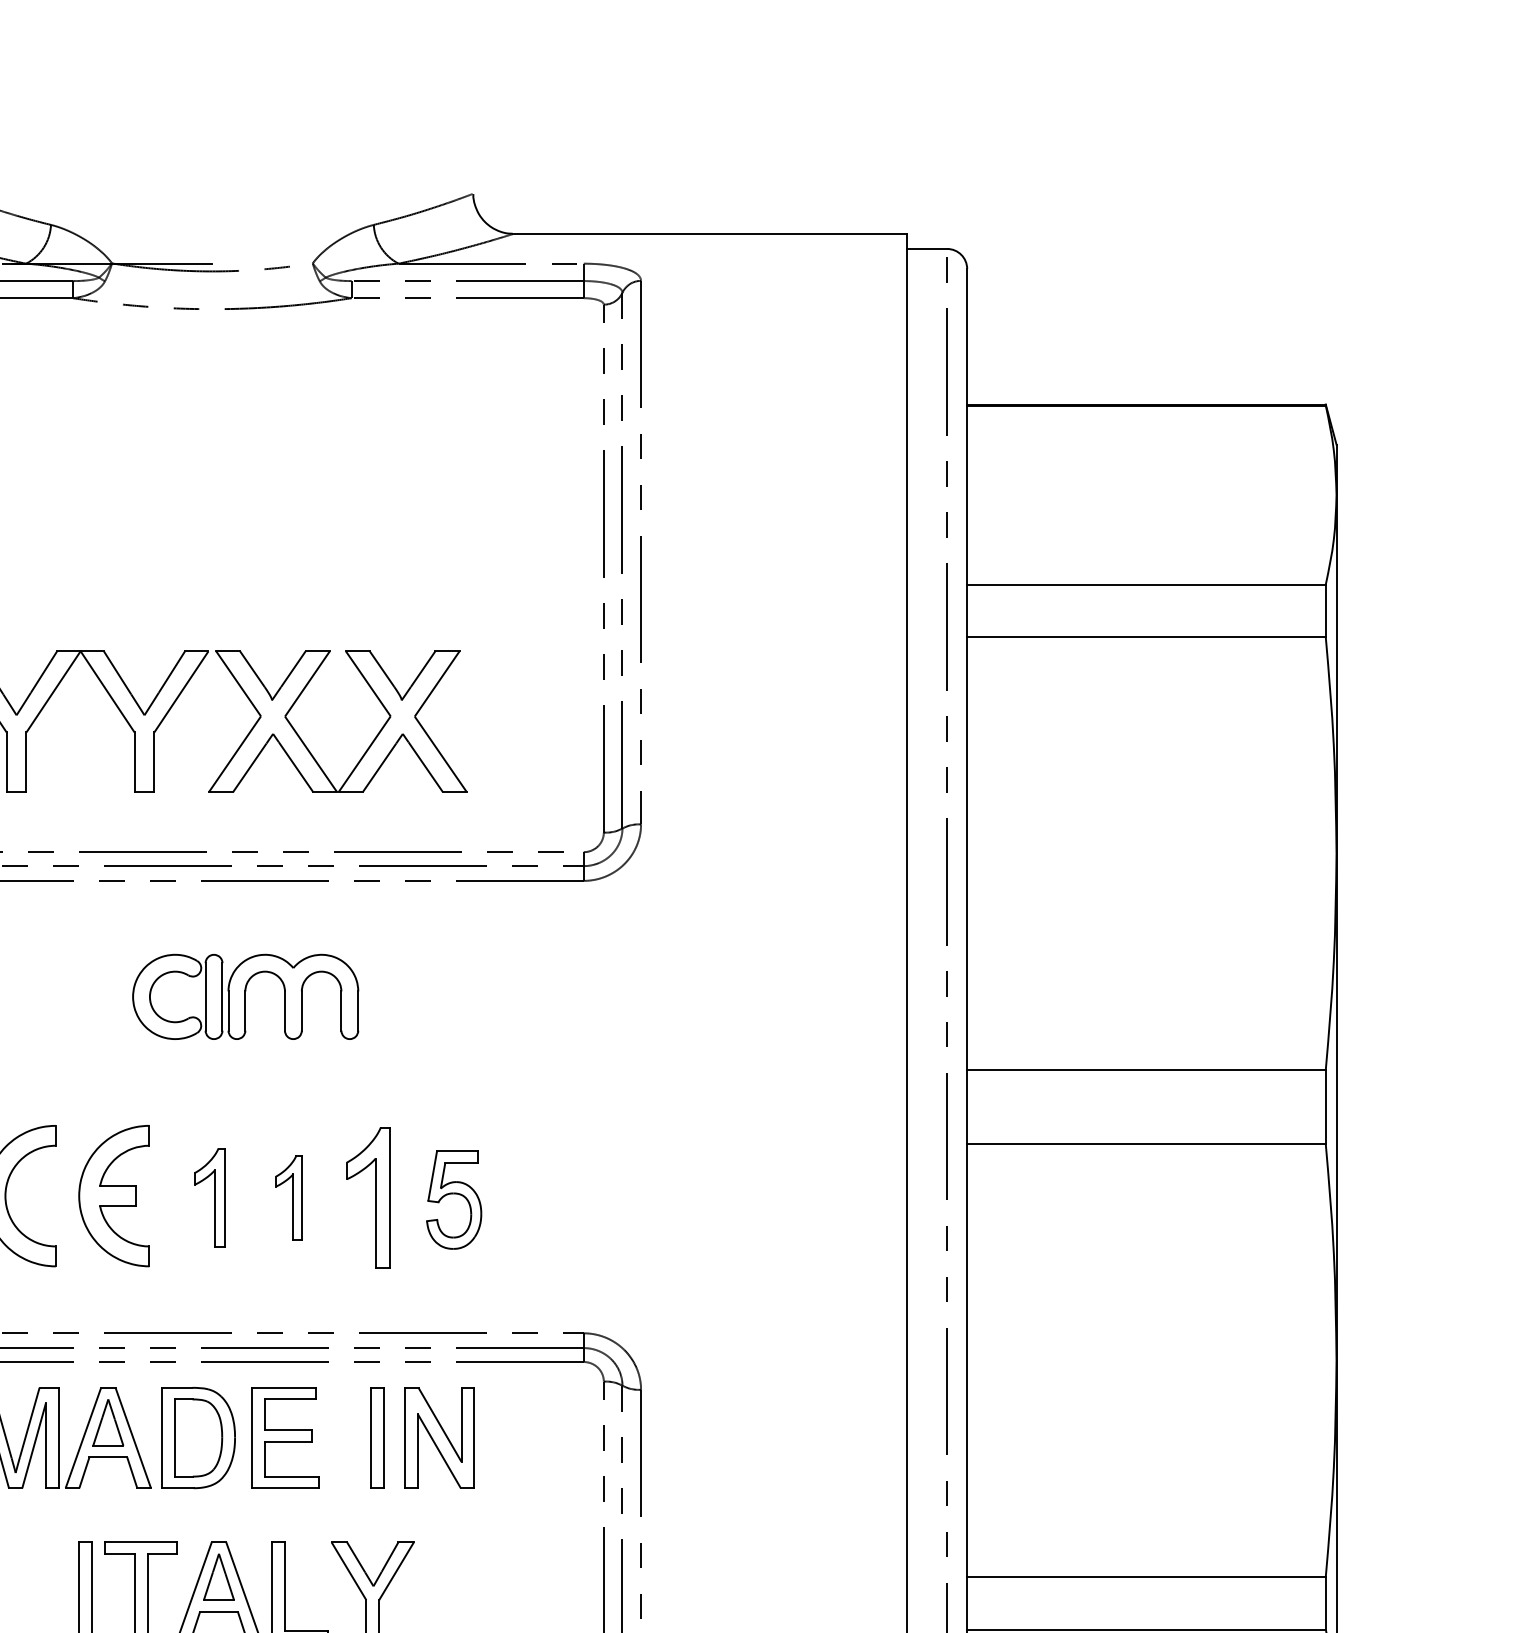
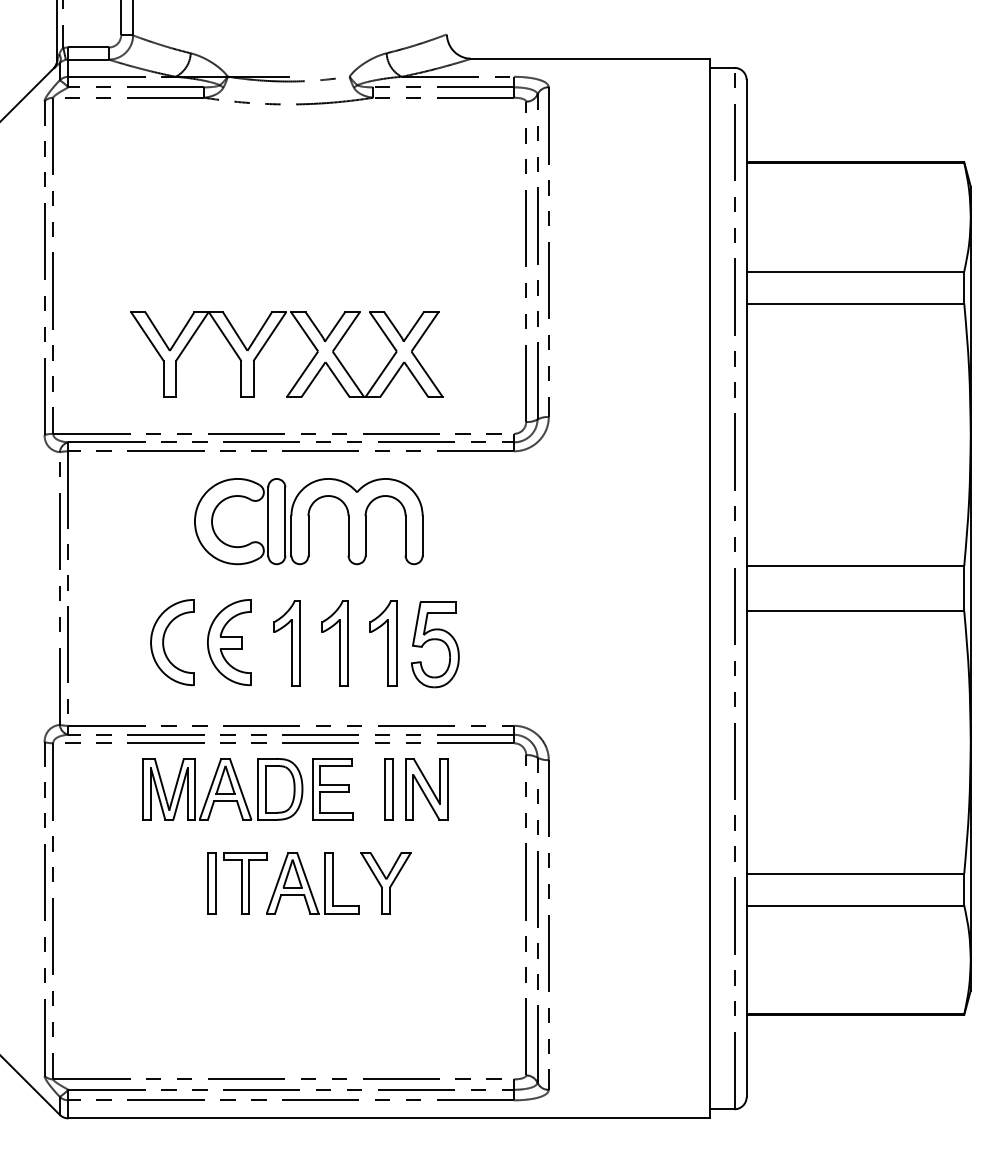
part: (245, 996) -> (308, 521), size x1.67
part: (208, 1197) -> (286, 643), size x1.43
part: (287, 1197) -> (334, 643), size x1.67
part: (454, 1199) -> (435, 644), size x1.43

